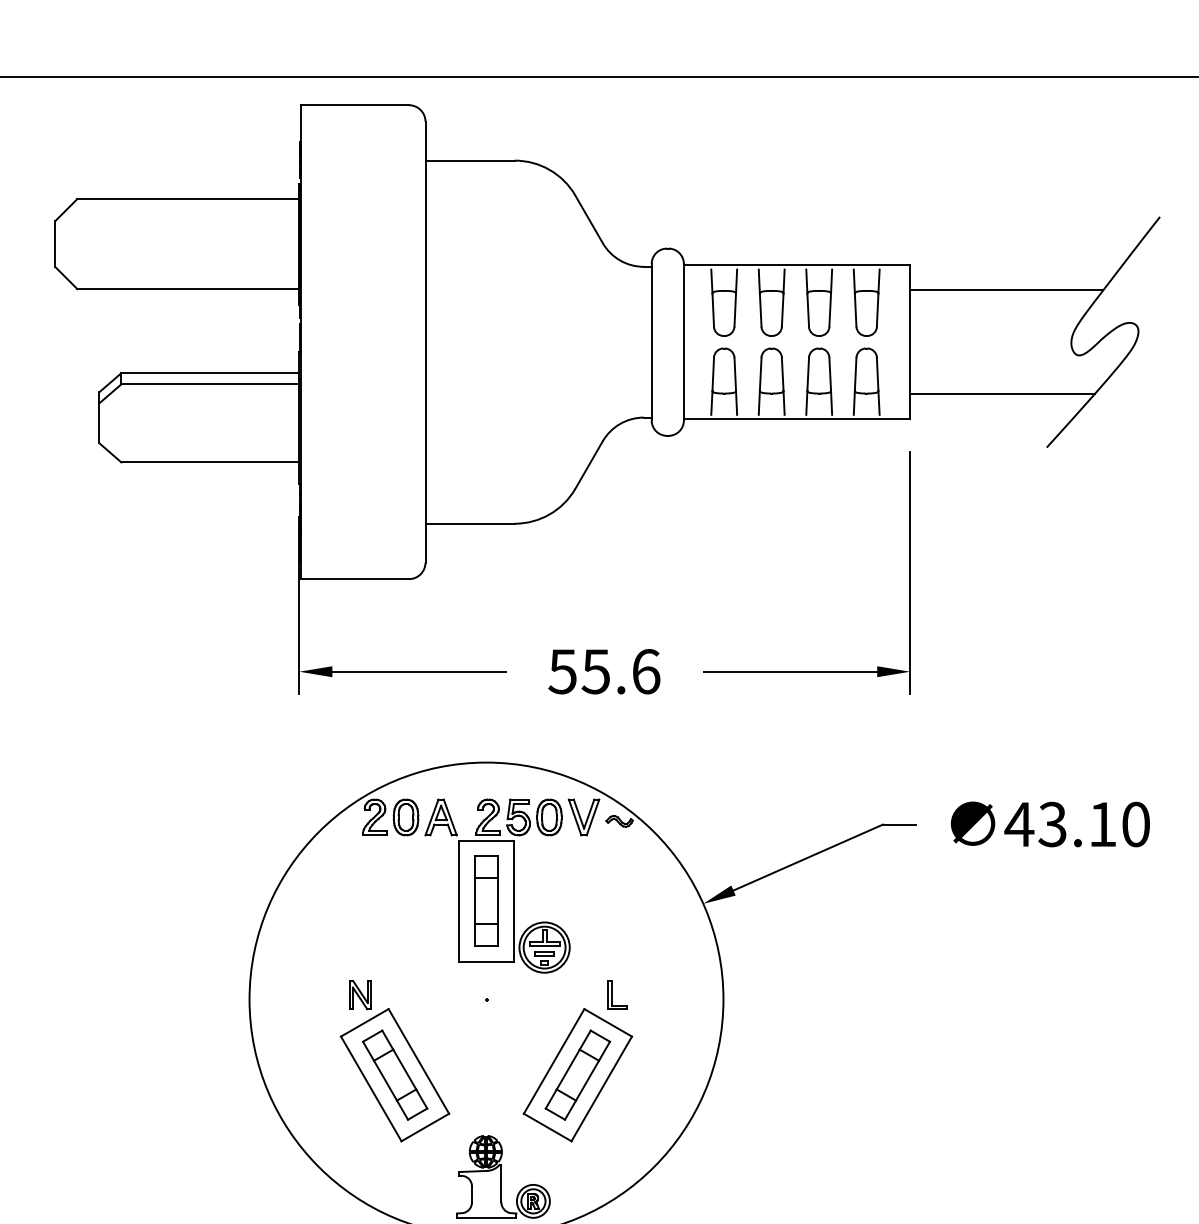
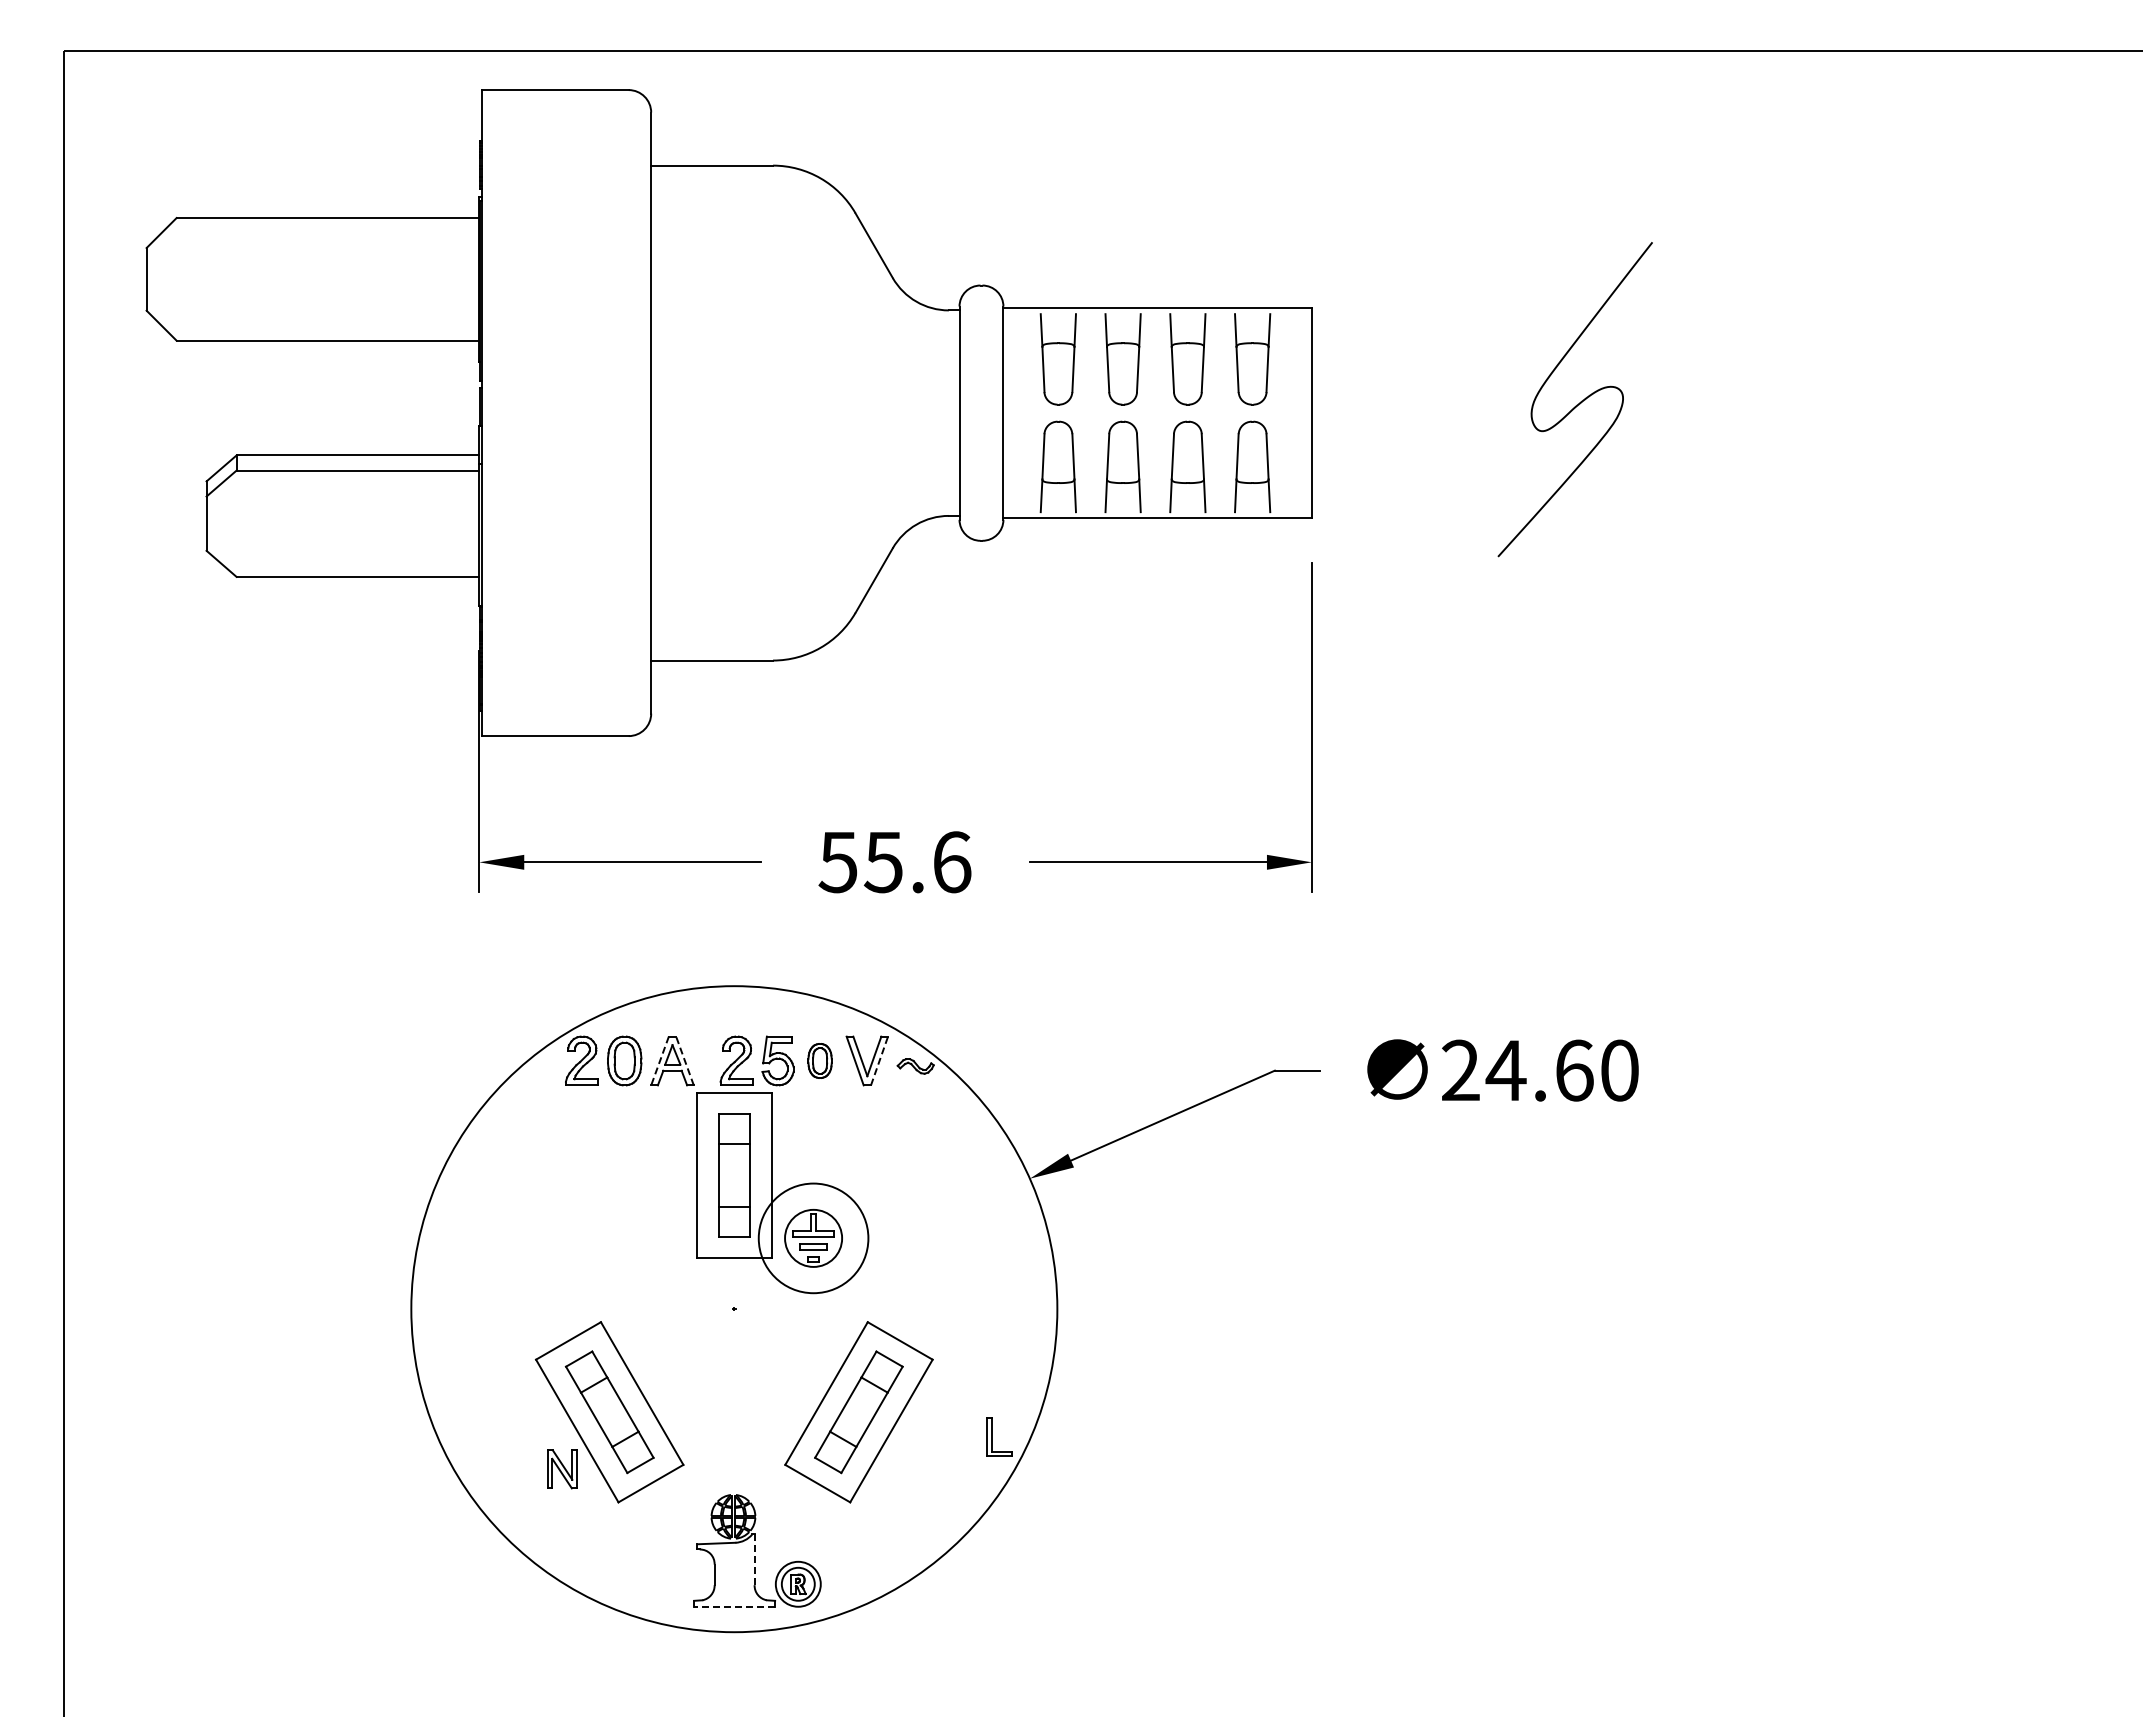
line: (1006, 290) -> (1442, 342), removed
line: (1002, 393) -> (1437, 483), removed
line: (432, 817) -> (660, 1061), solid -> dashed
line: (450, 817) -> (685, 1061), solid -> dashed
part: (548, 817) -> (819, 1060), size x0.7
line: (592, 817) -> (879, 1061), solid -> dashed
text: (1060, 824) -> (1516, 1070), 43.10 -> 24.60
circle: (544, 947) -> (813, 1238), size x1.6
part: (612, 994) -> (992, 1436), moved
part: (360, 995) -> (562, 1469), moved
line: (501, 1183) -> (754, 1560), solid -> dashed
line: (486, 1217) -> (734, 1606), solid -> dashed

